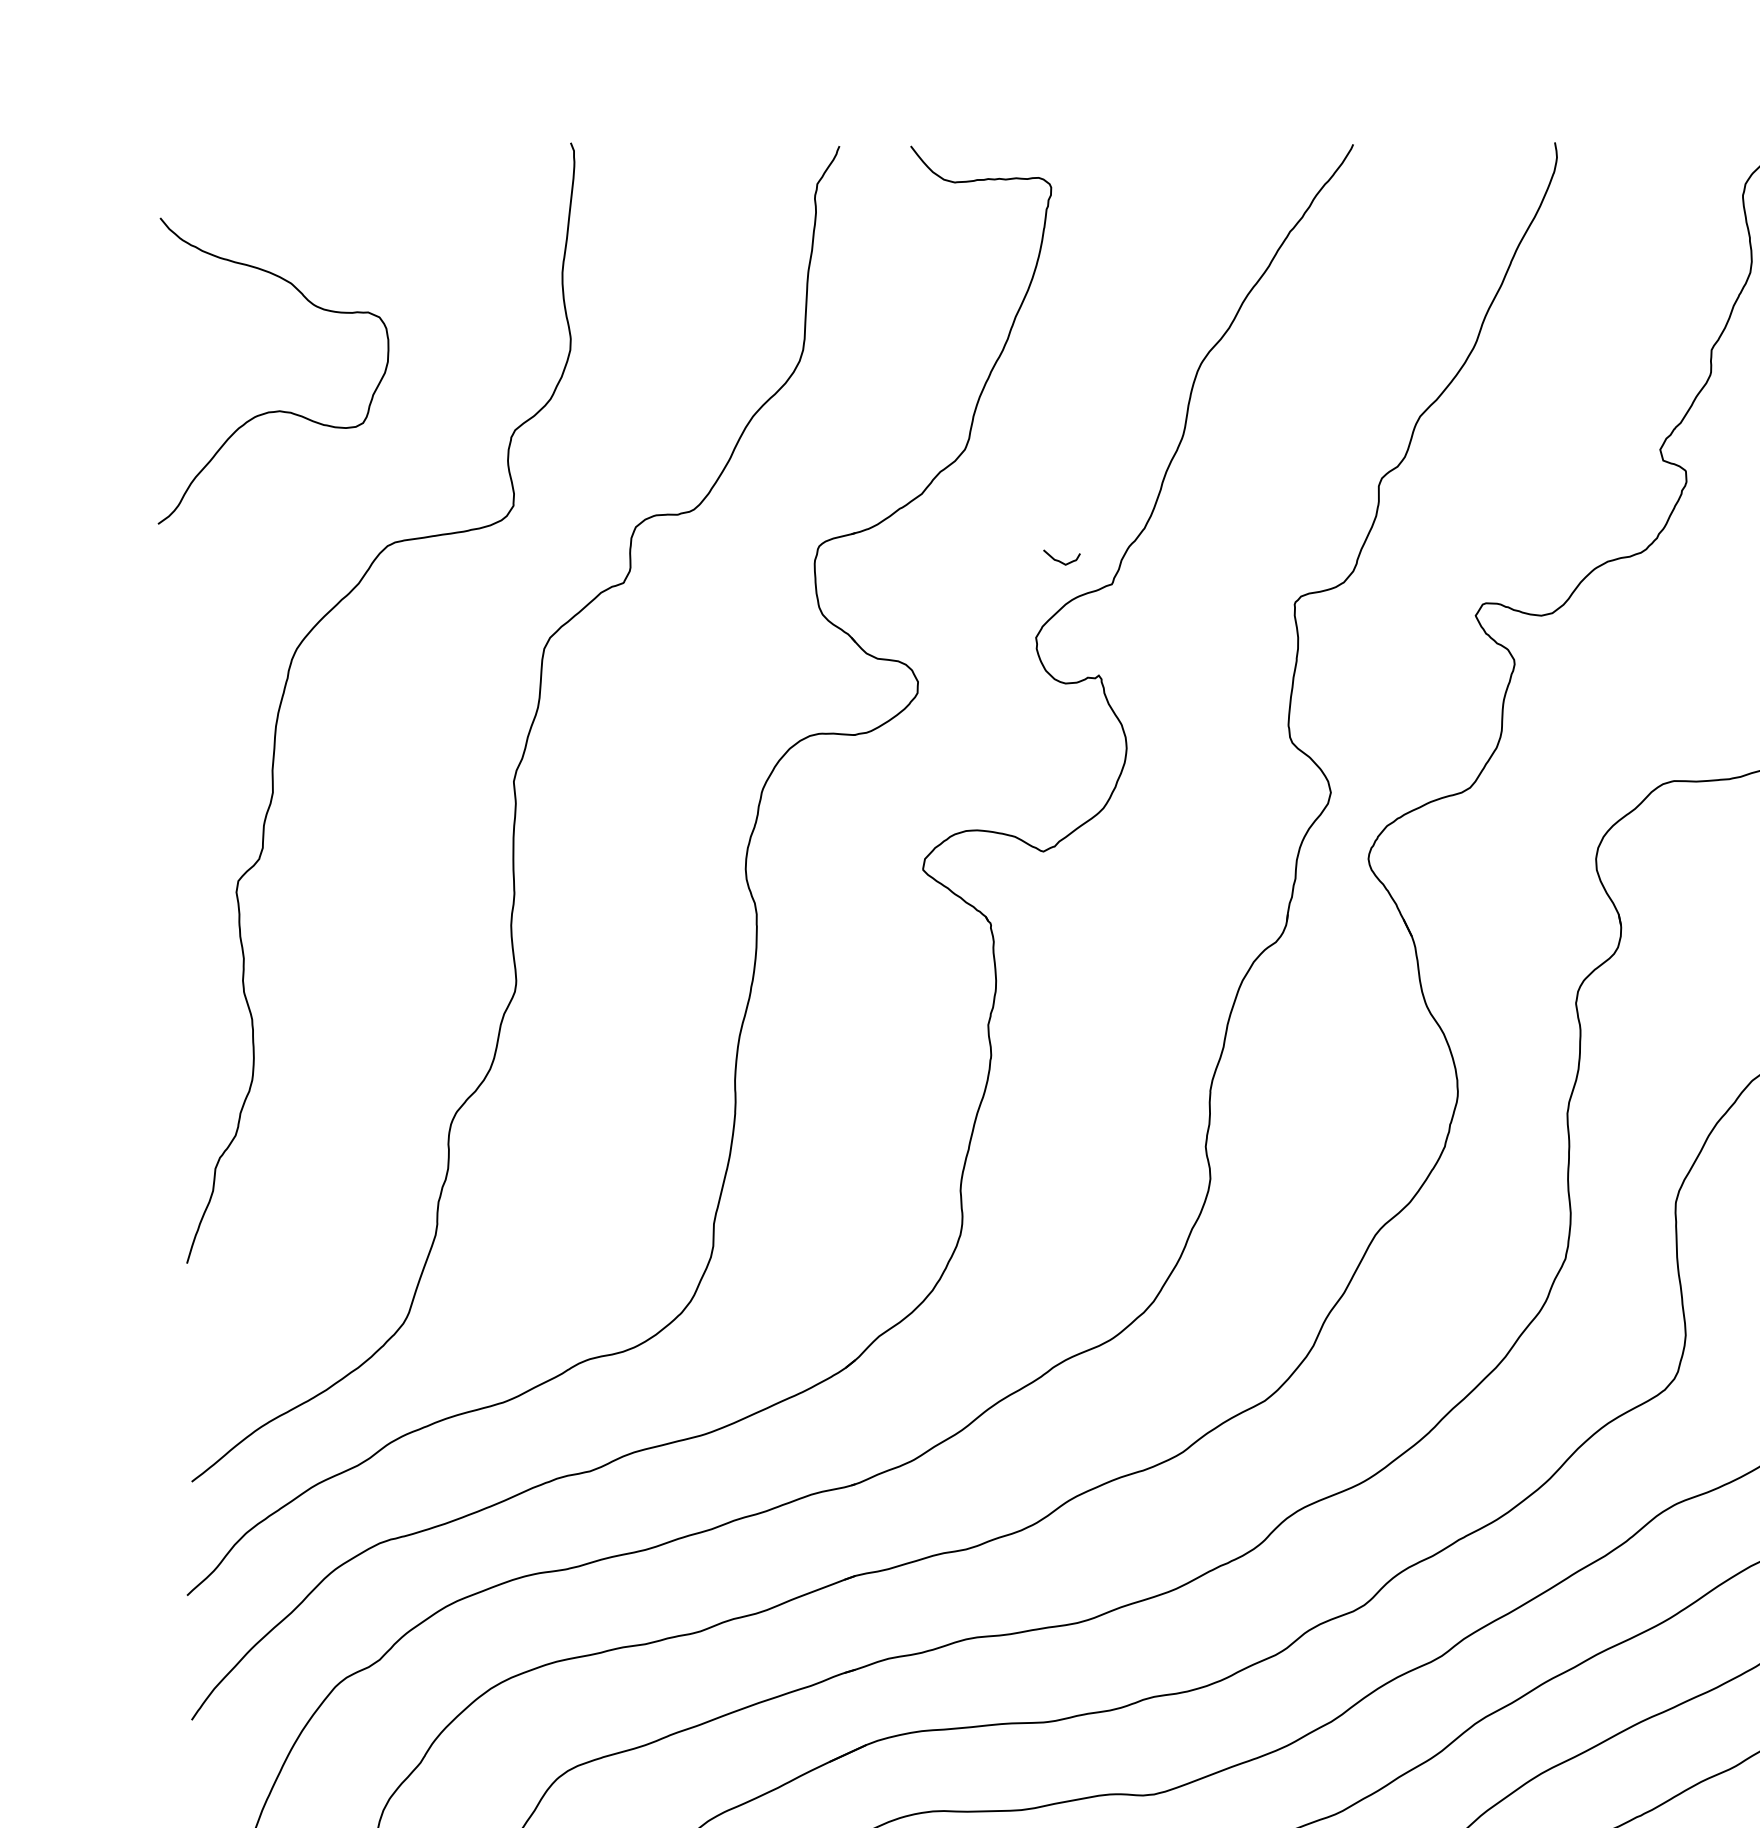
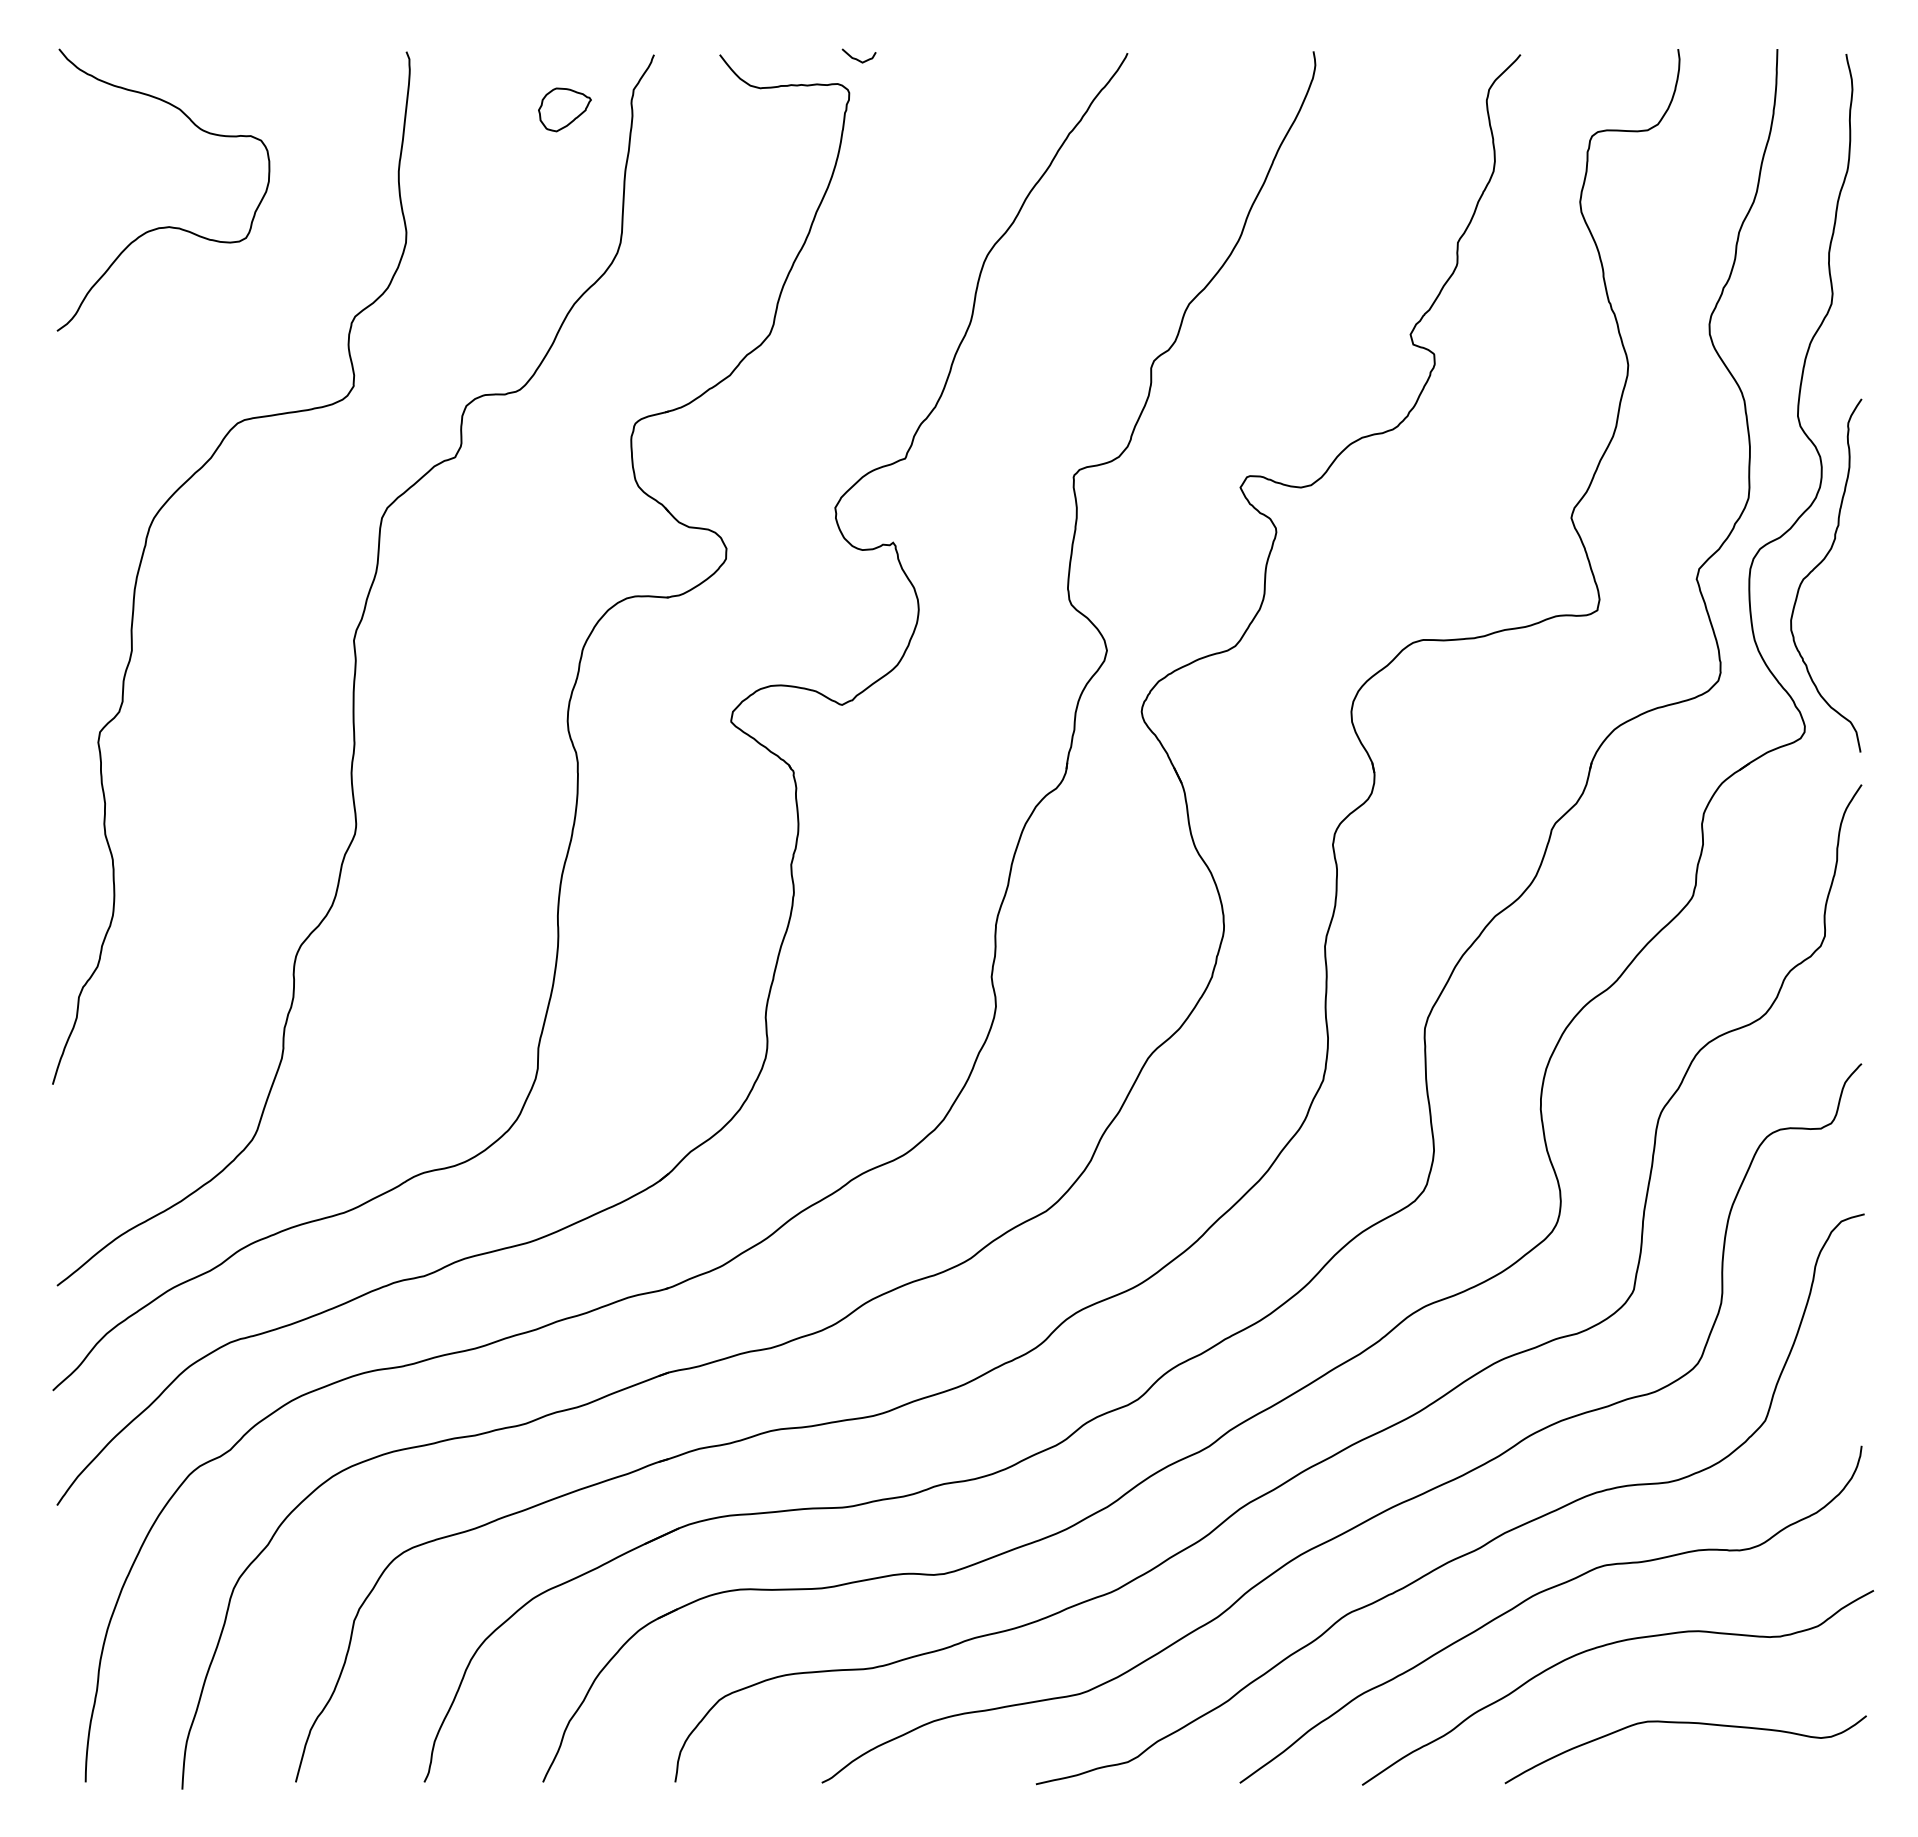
part: (742, 205) -> (564, 109), added
curve: (274, 410) -> (164, 226), moved
curve: (1060, 560) -> (857, 58), moved

